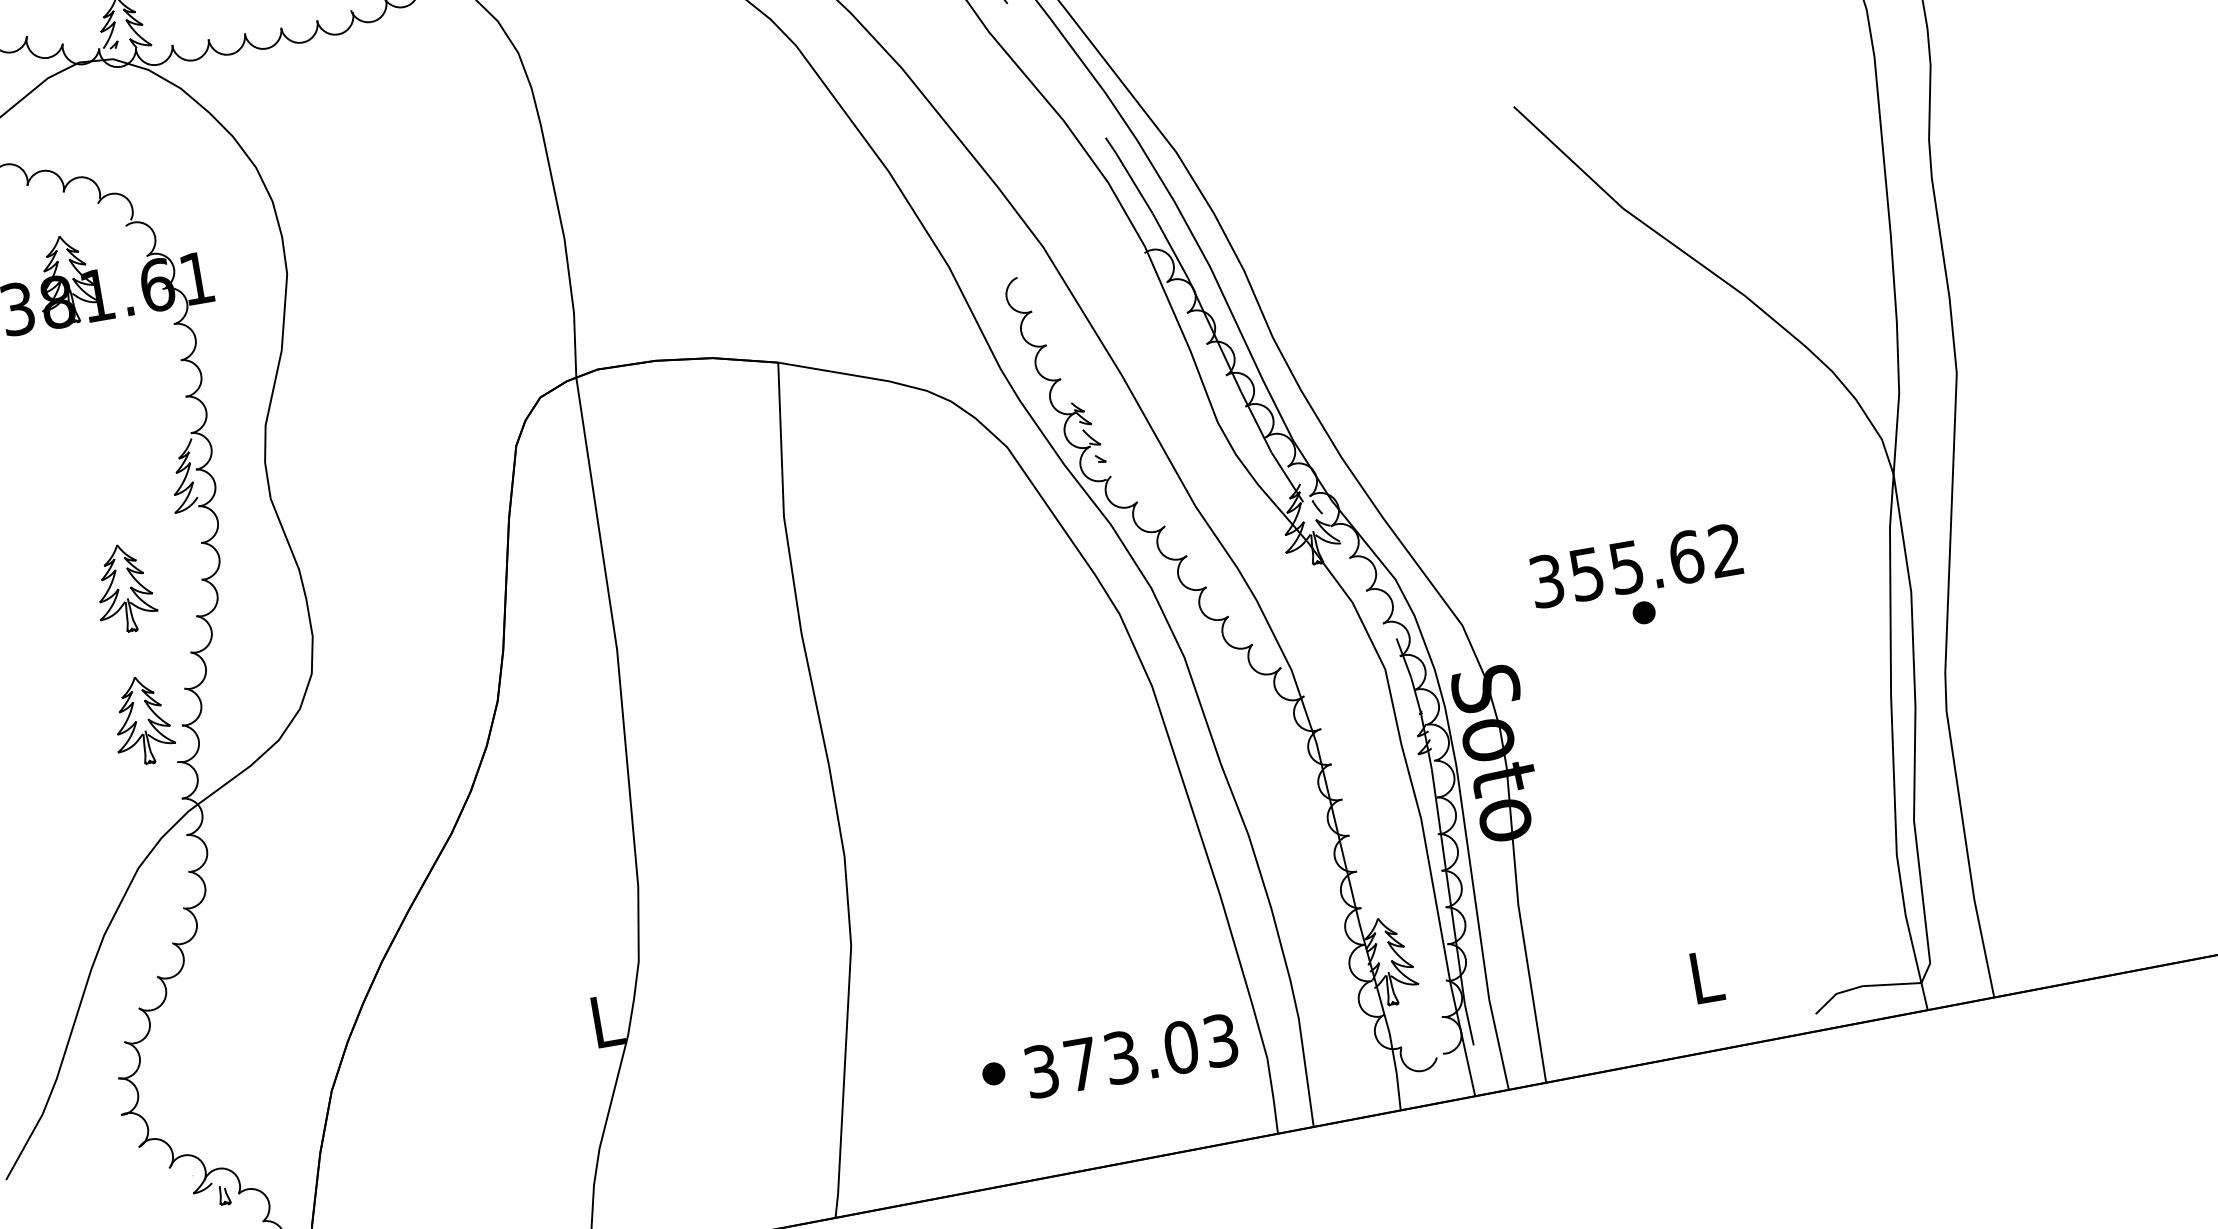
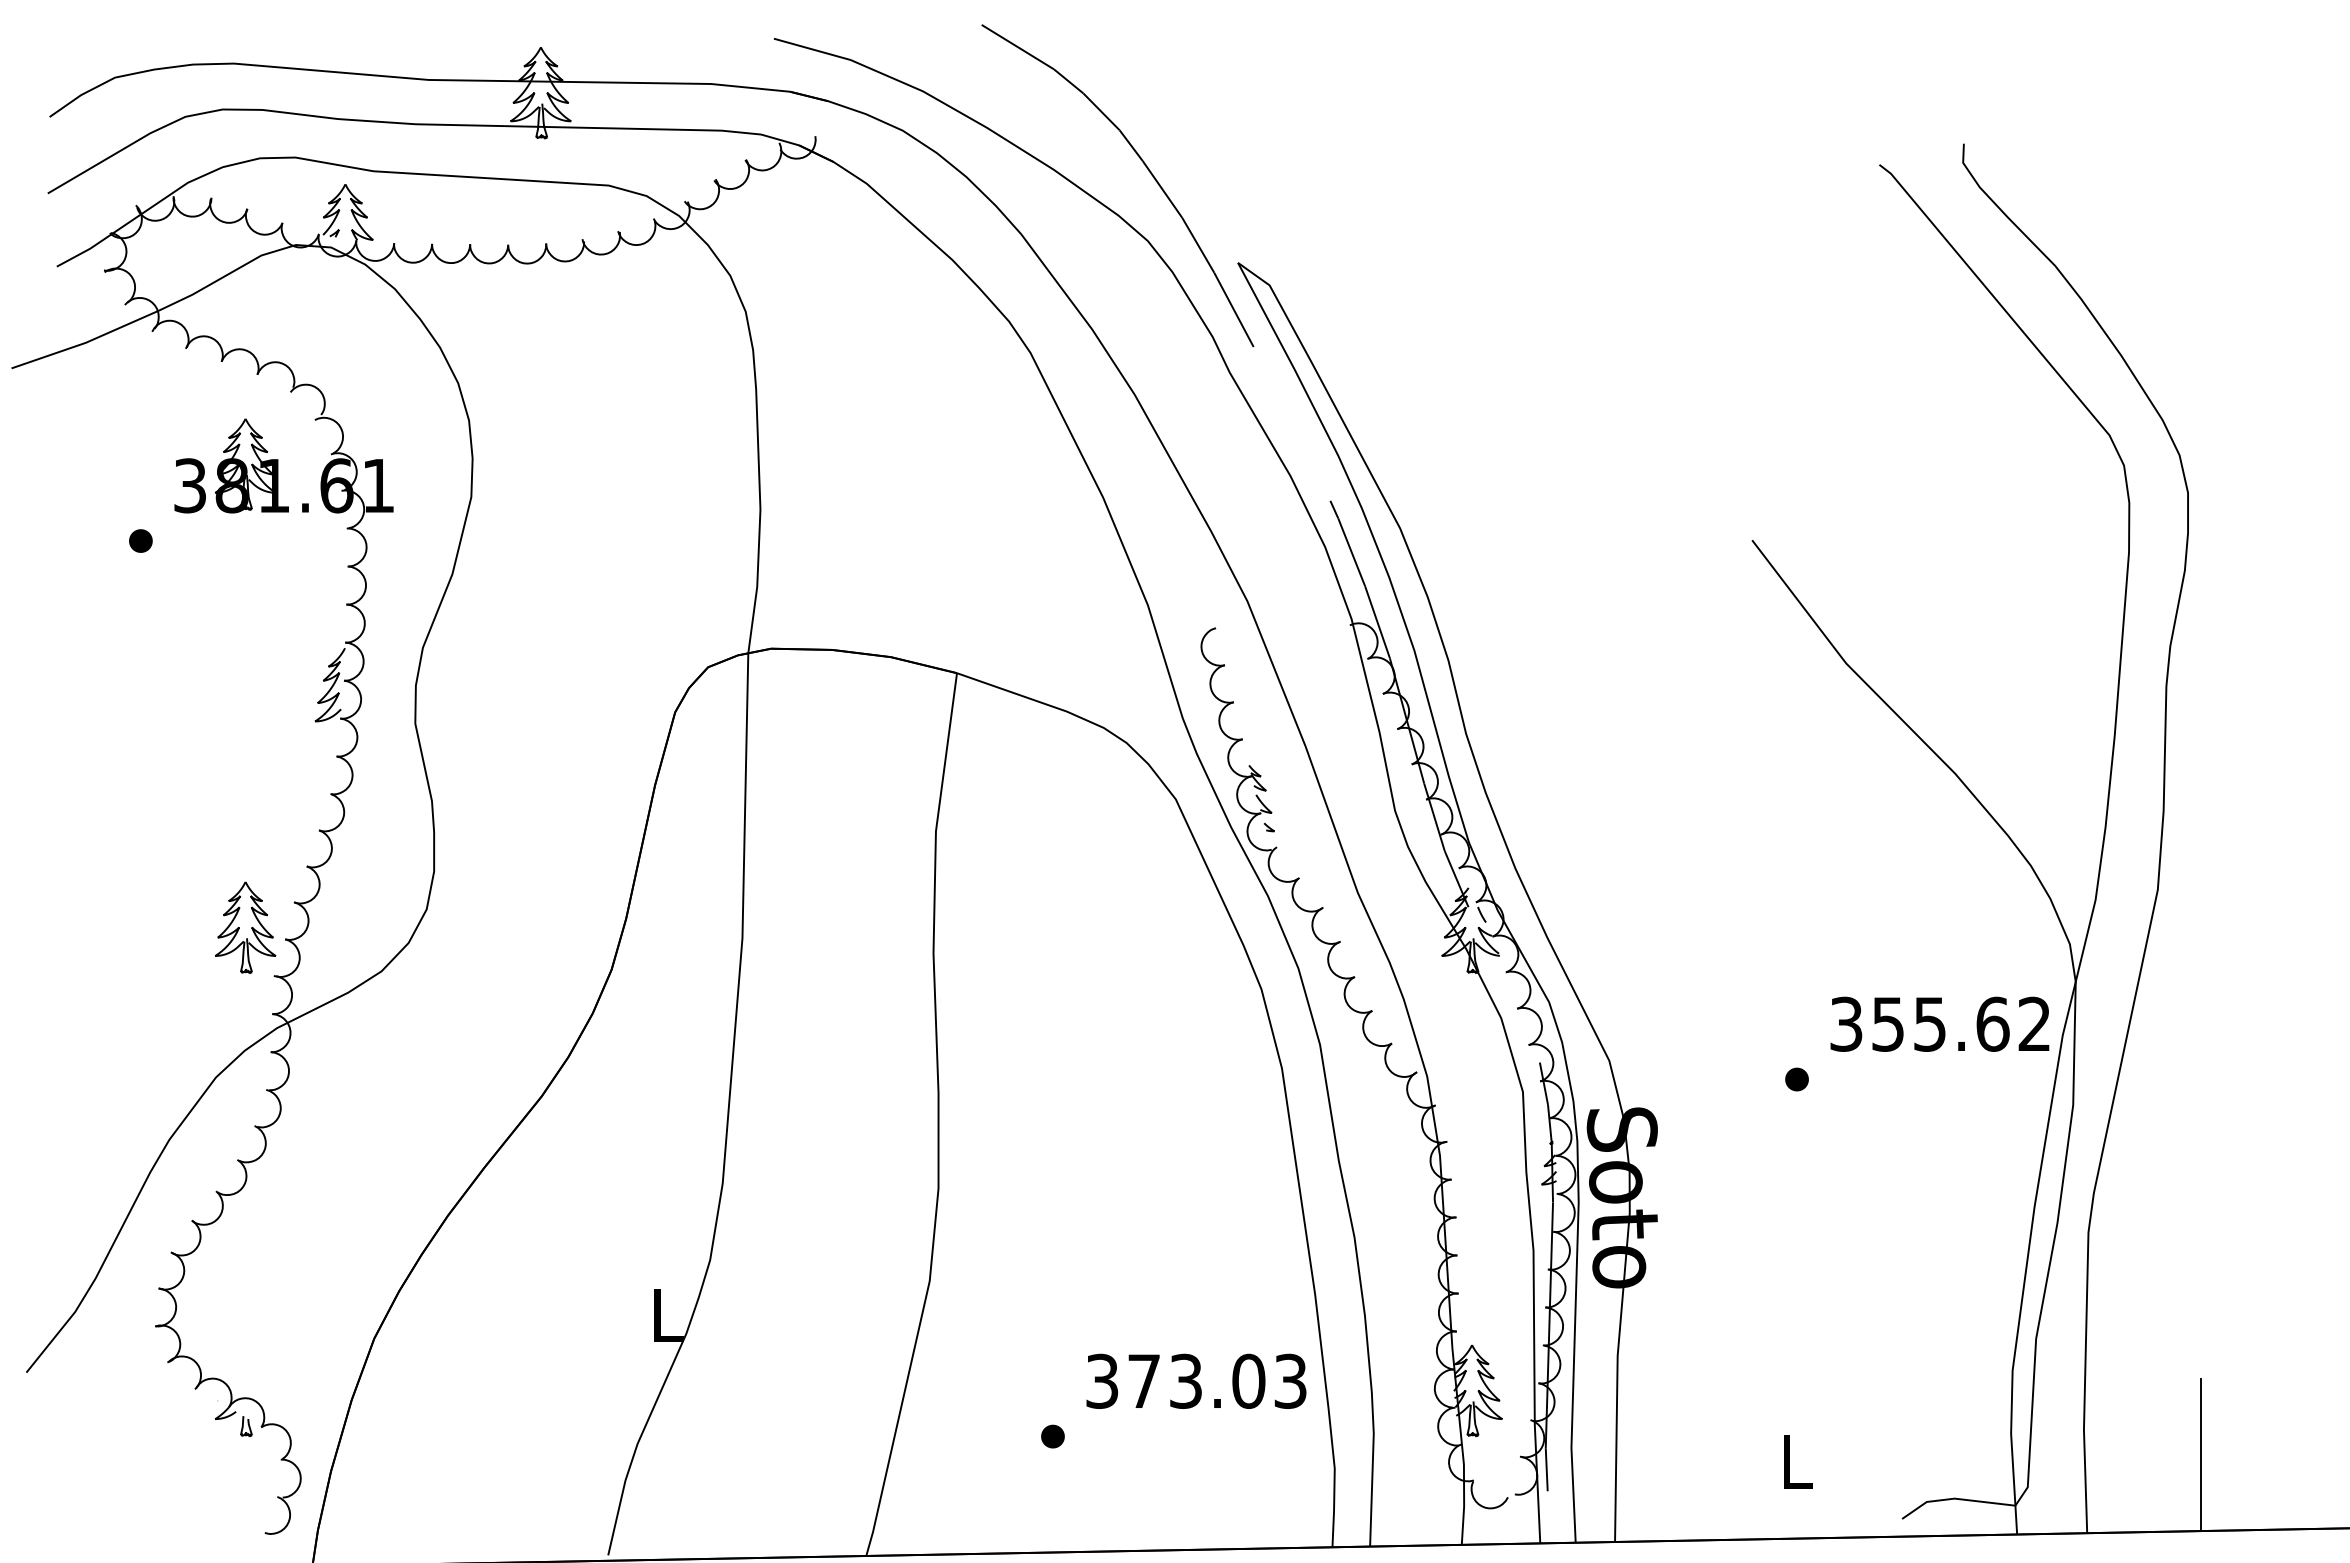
text: (1635, 565) -> (1939, 1023), moved
part: (124, 588) -> (250, 789), removed
line: (2090, 903) -> (2201, 1454), added
text: (1131, 1055) -> (1196, 1380), moved

